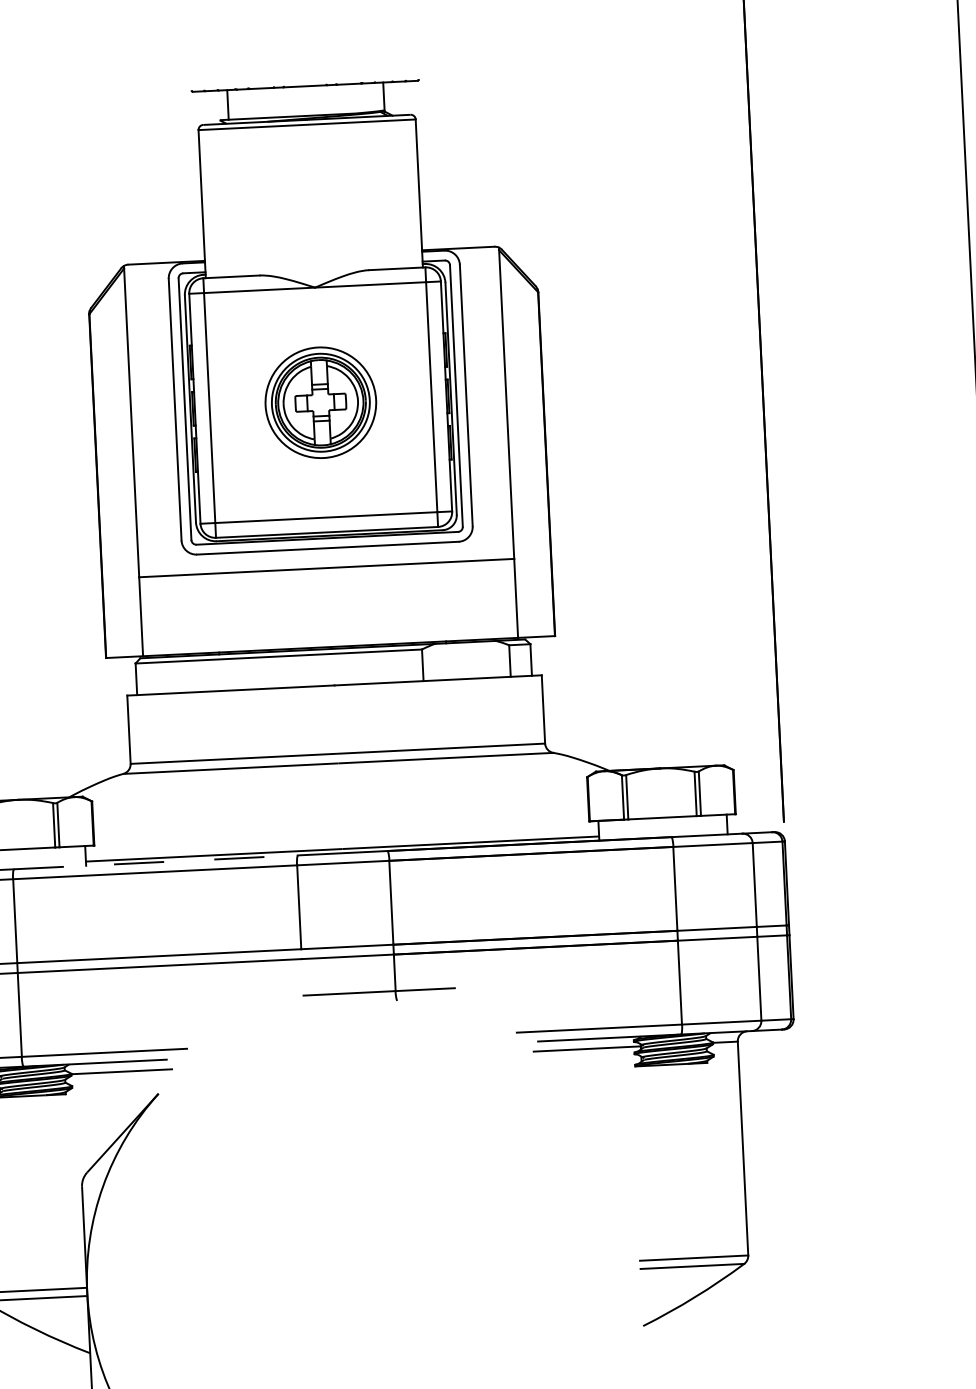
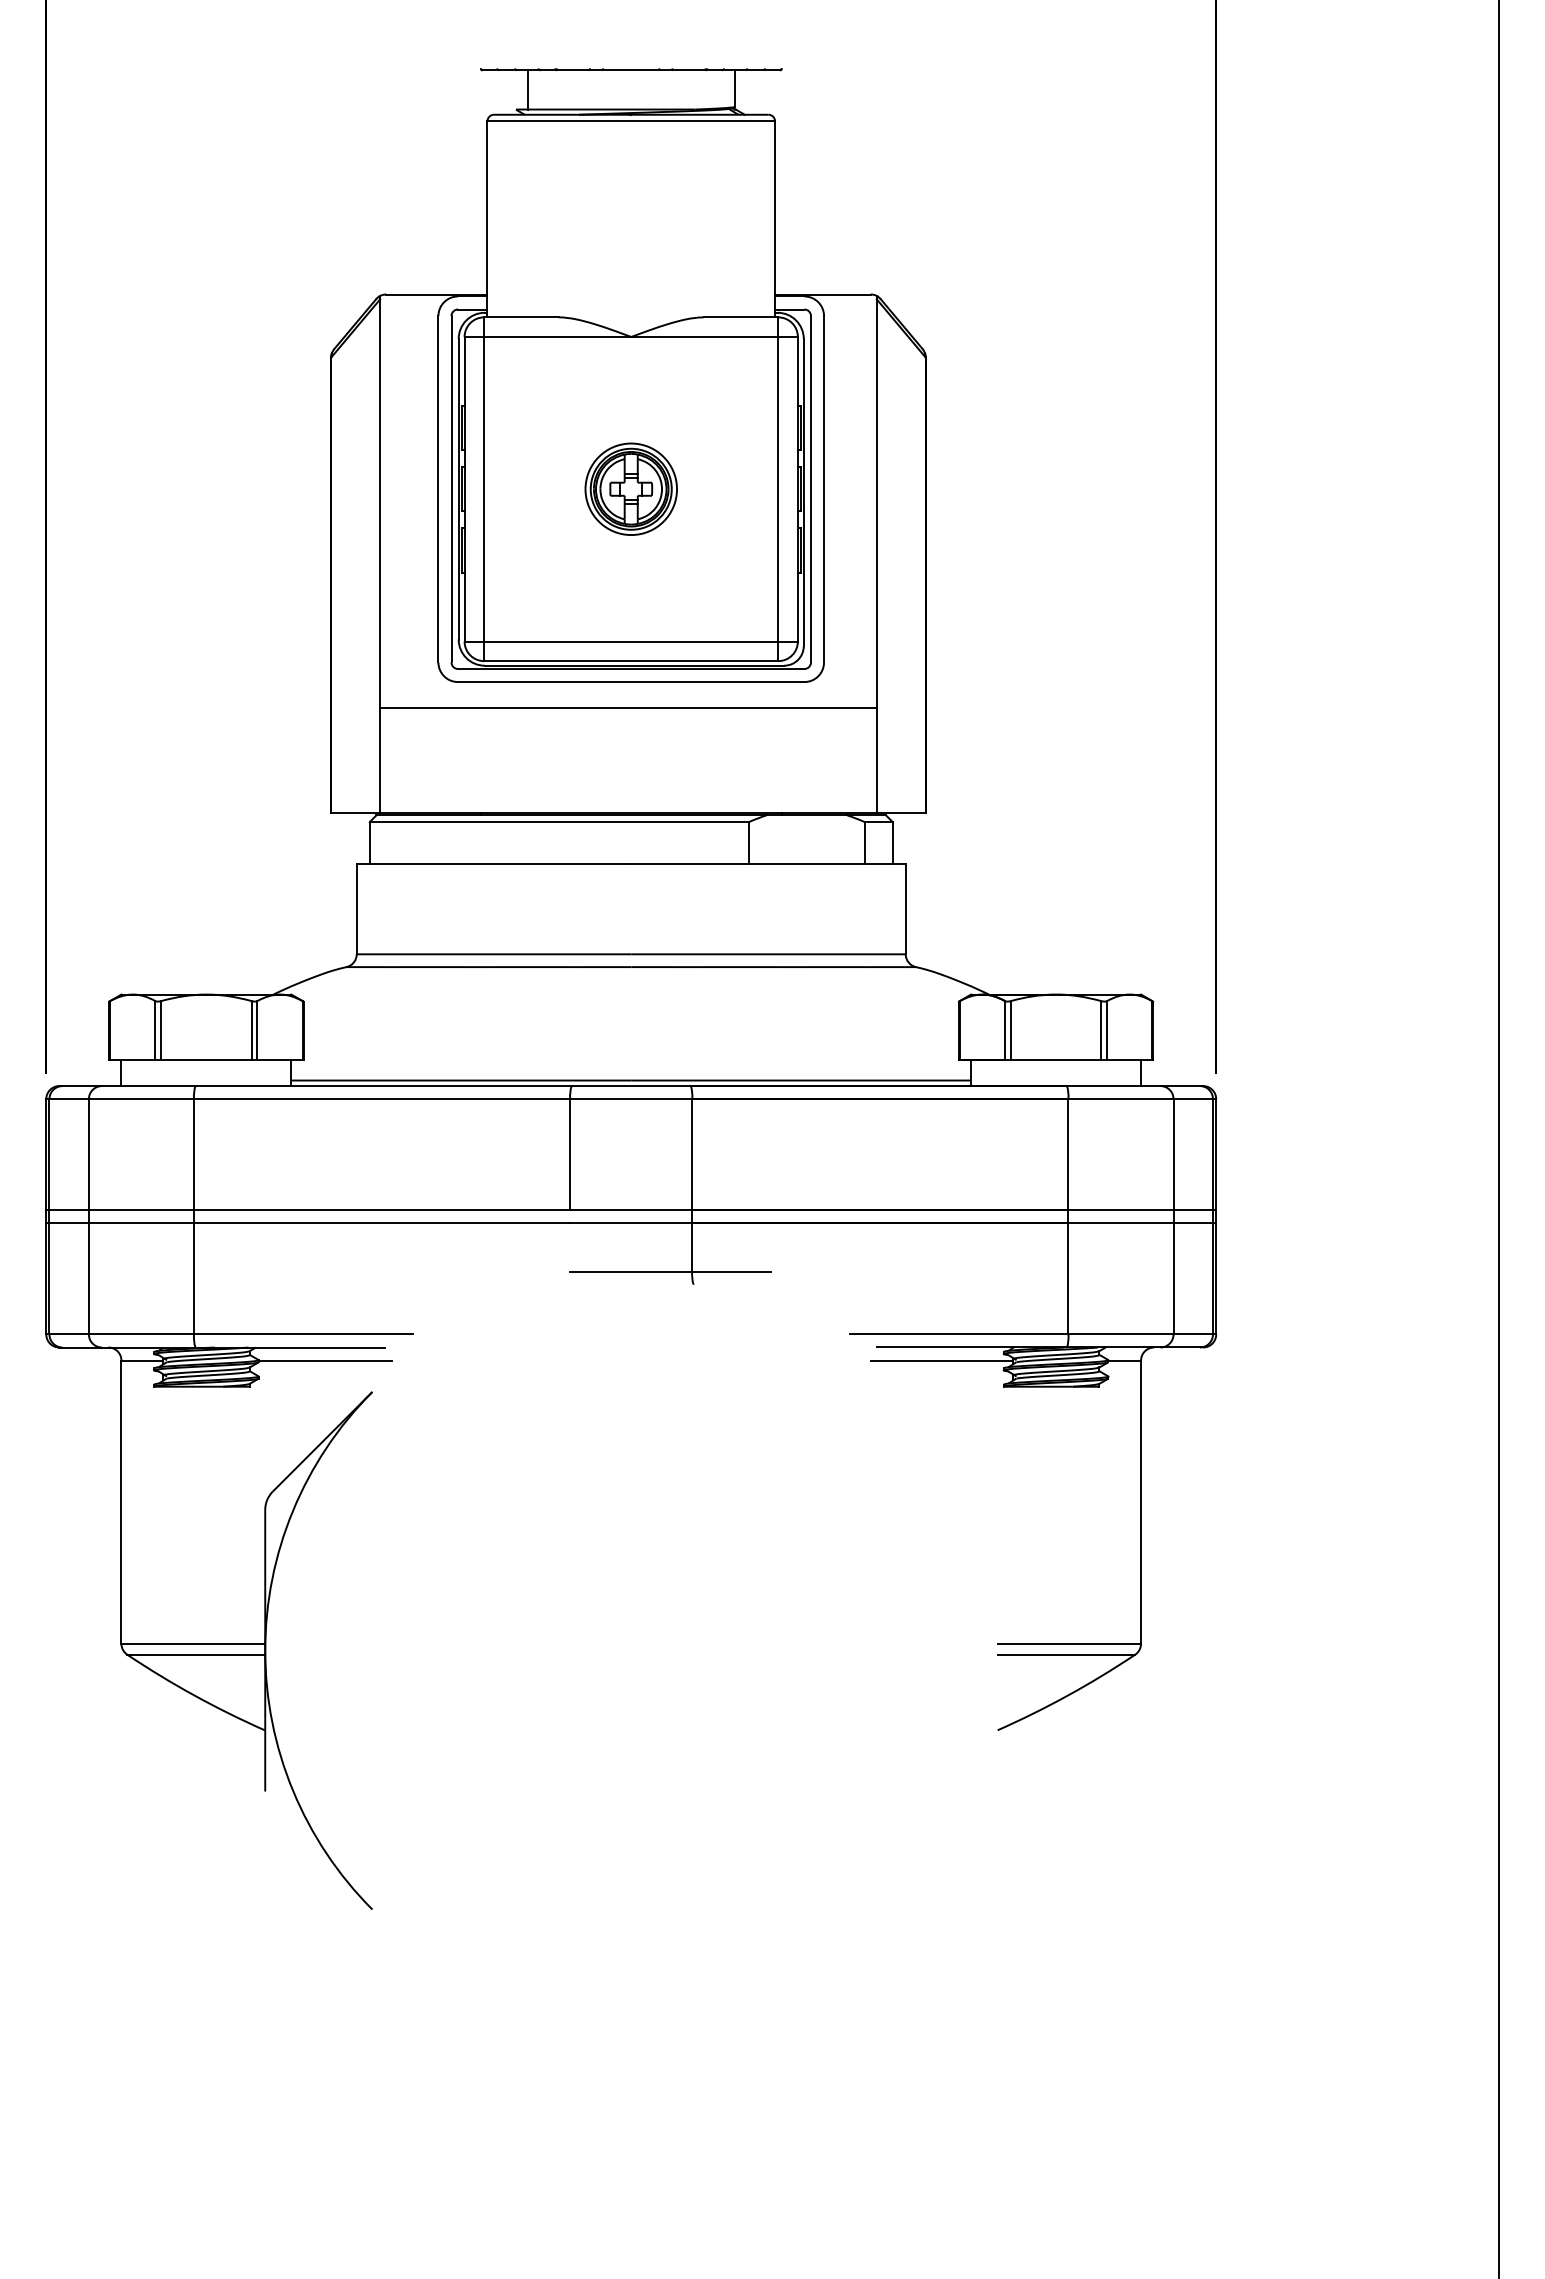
part: (320, 402) -> (630, 488), size x0.62
line: (156, 862) -> (384, 1086), dashed -> solid

